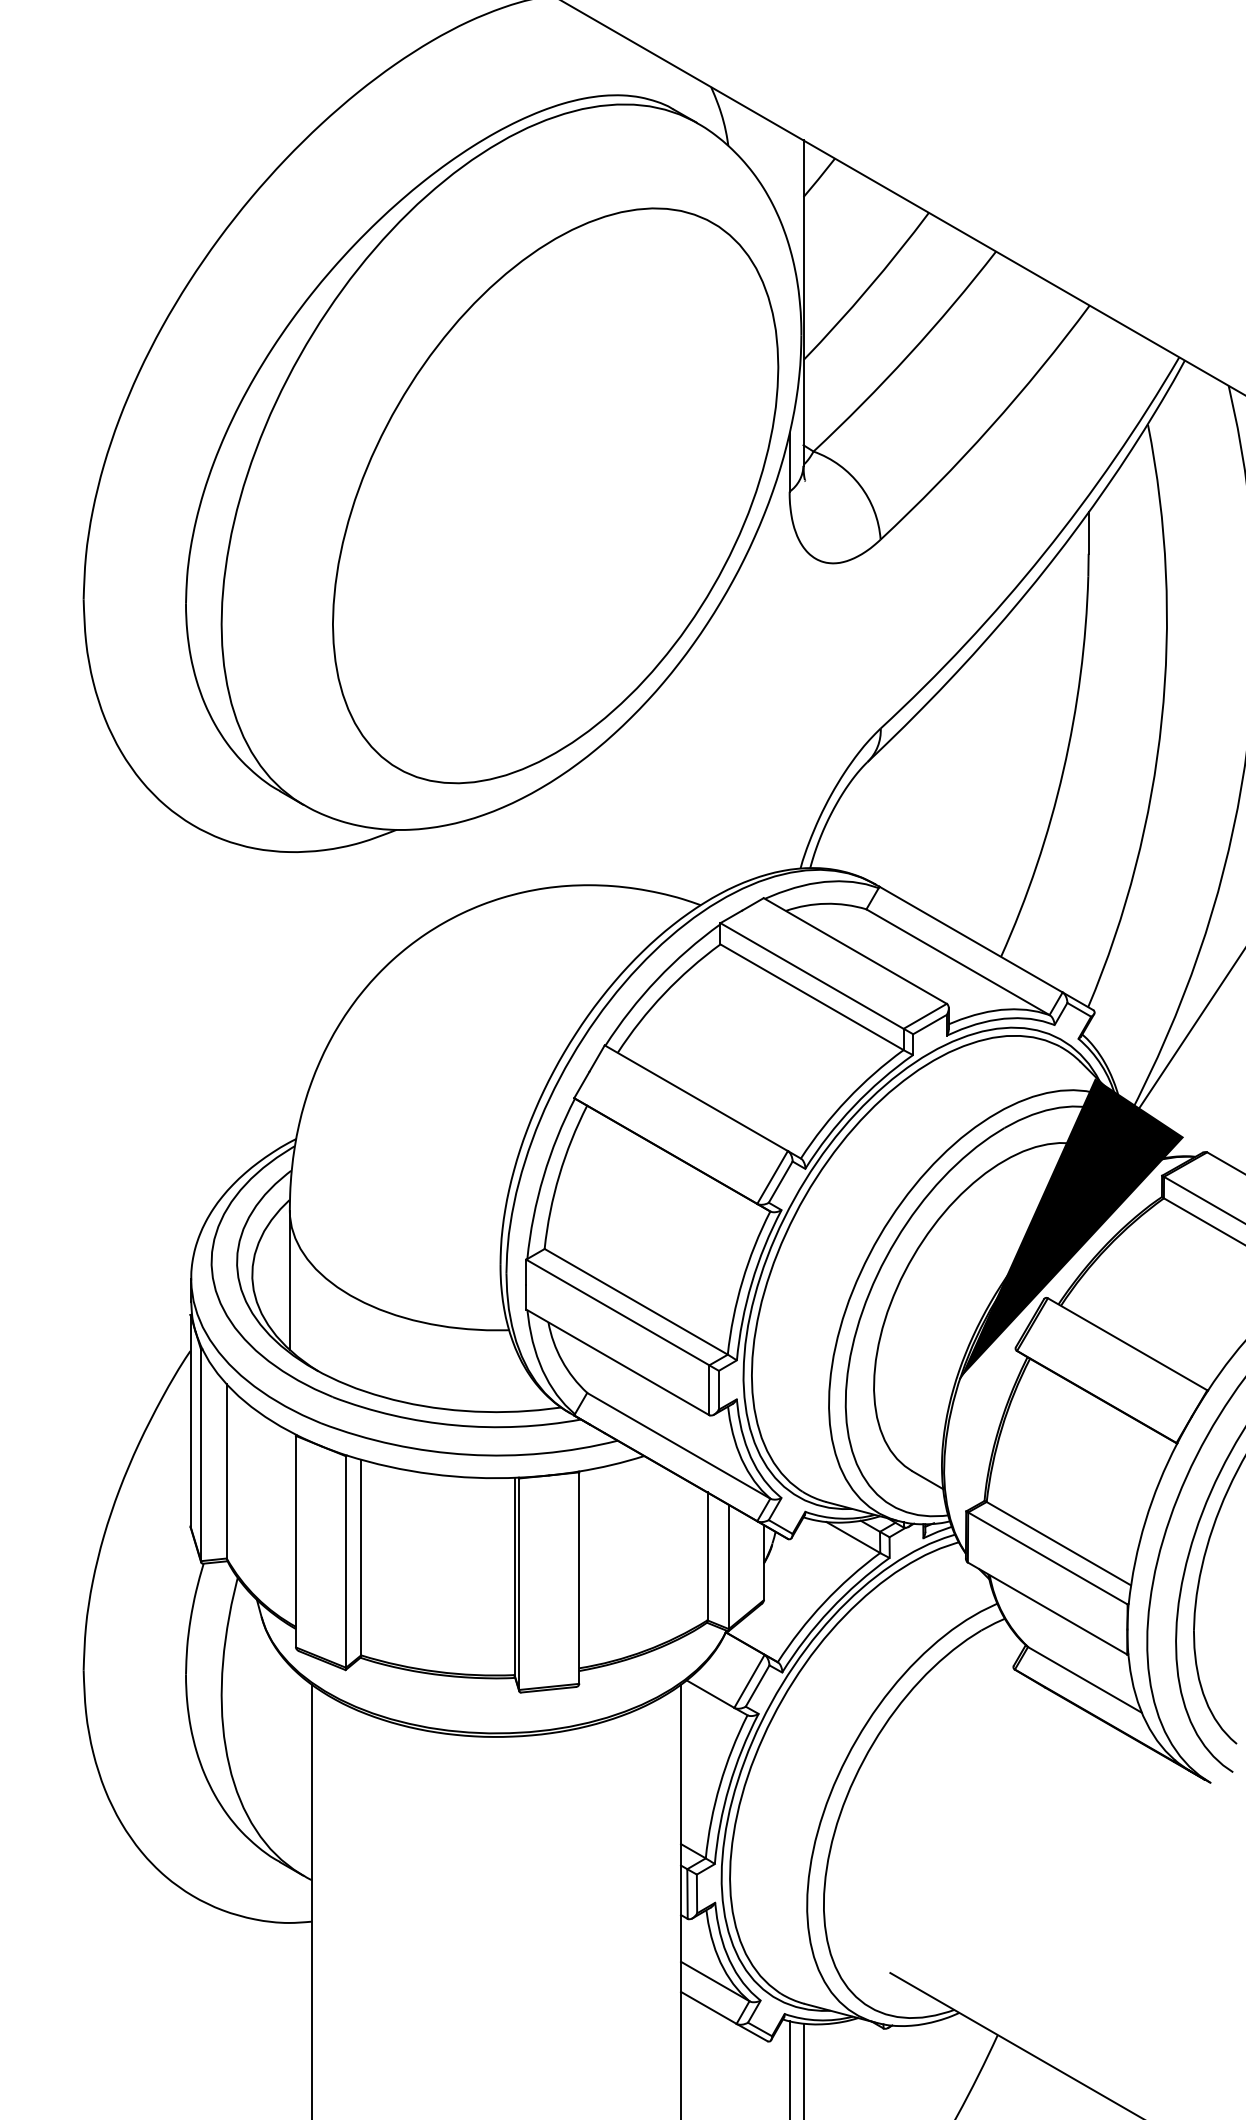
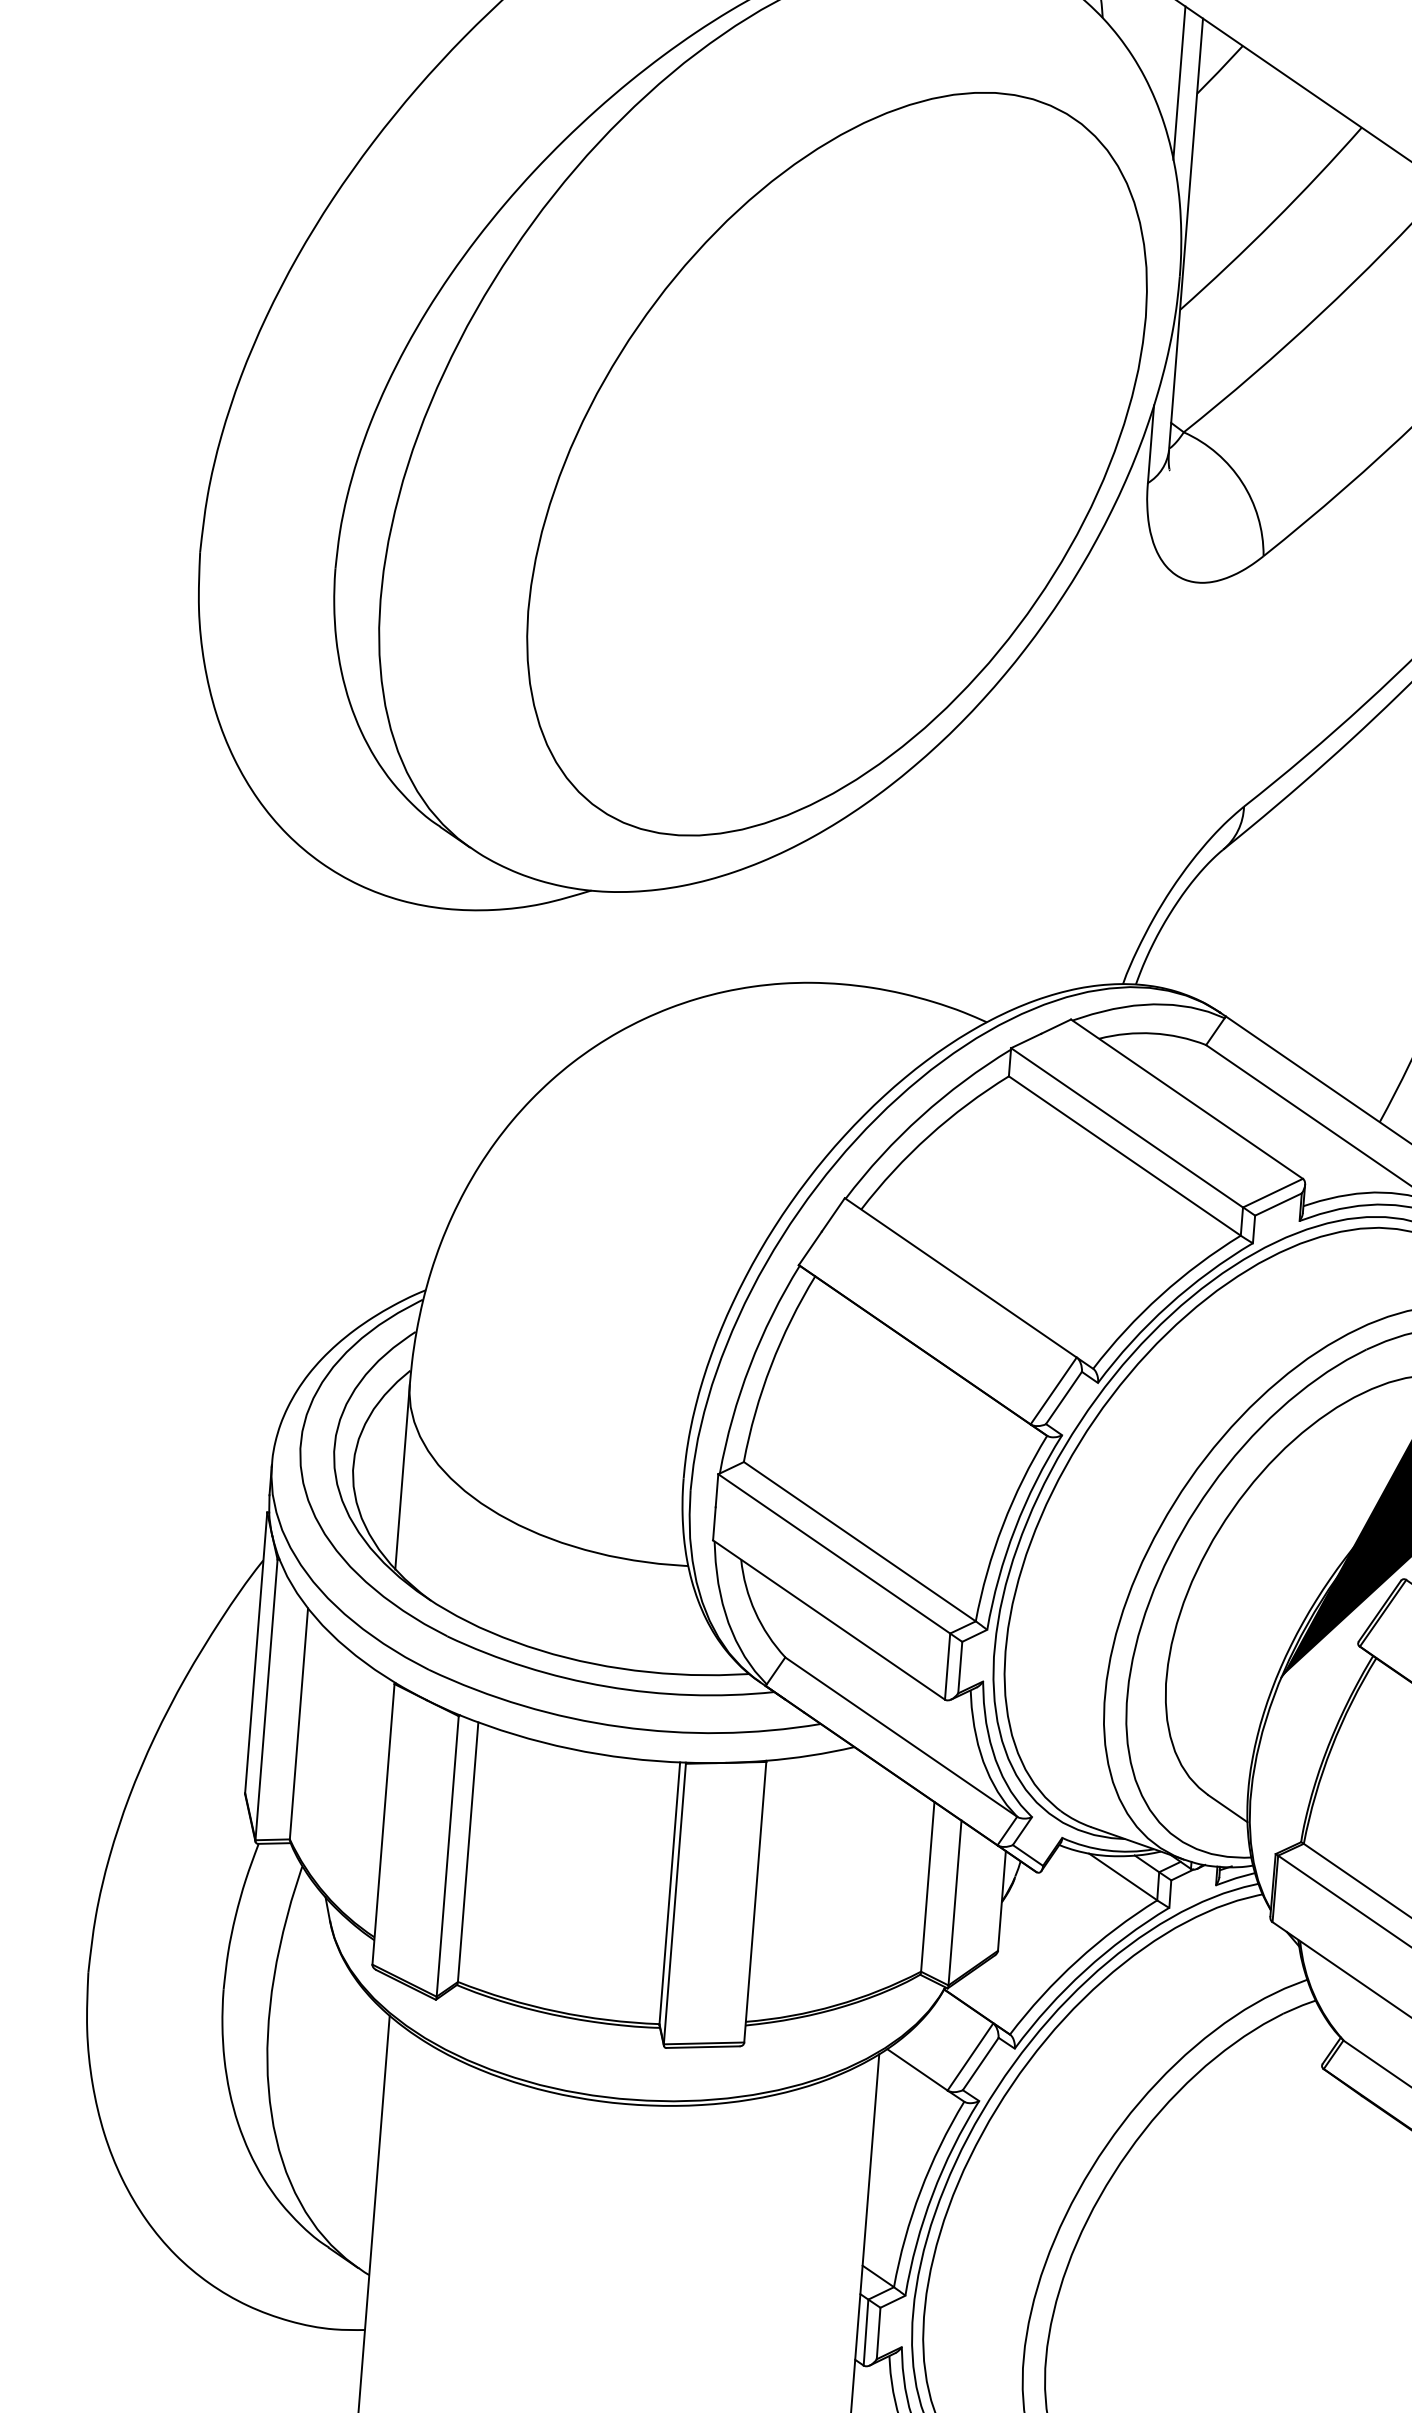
line: (789, 189) -> (1179, 82), added

